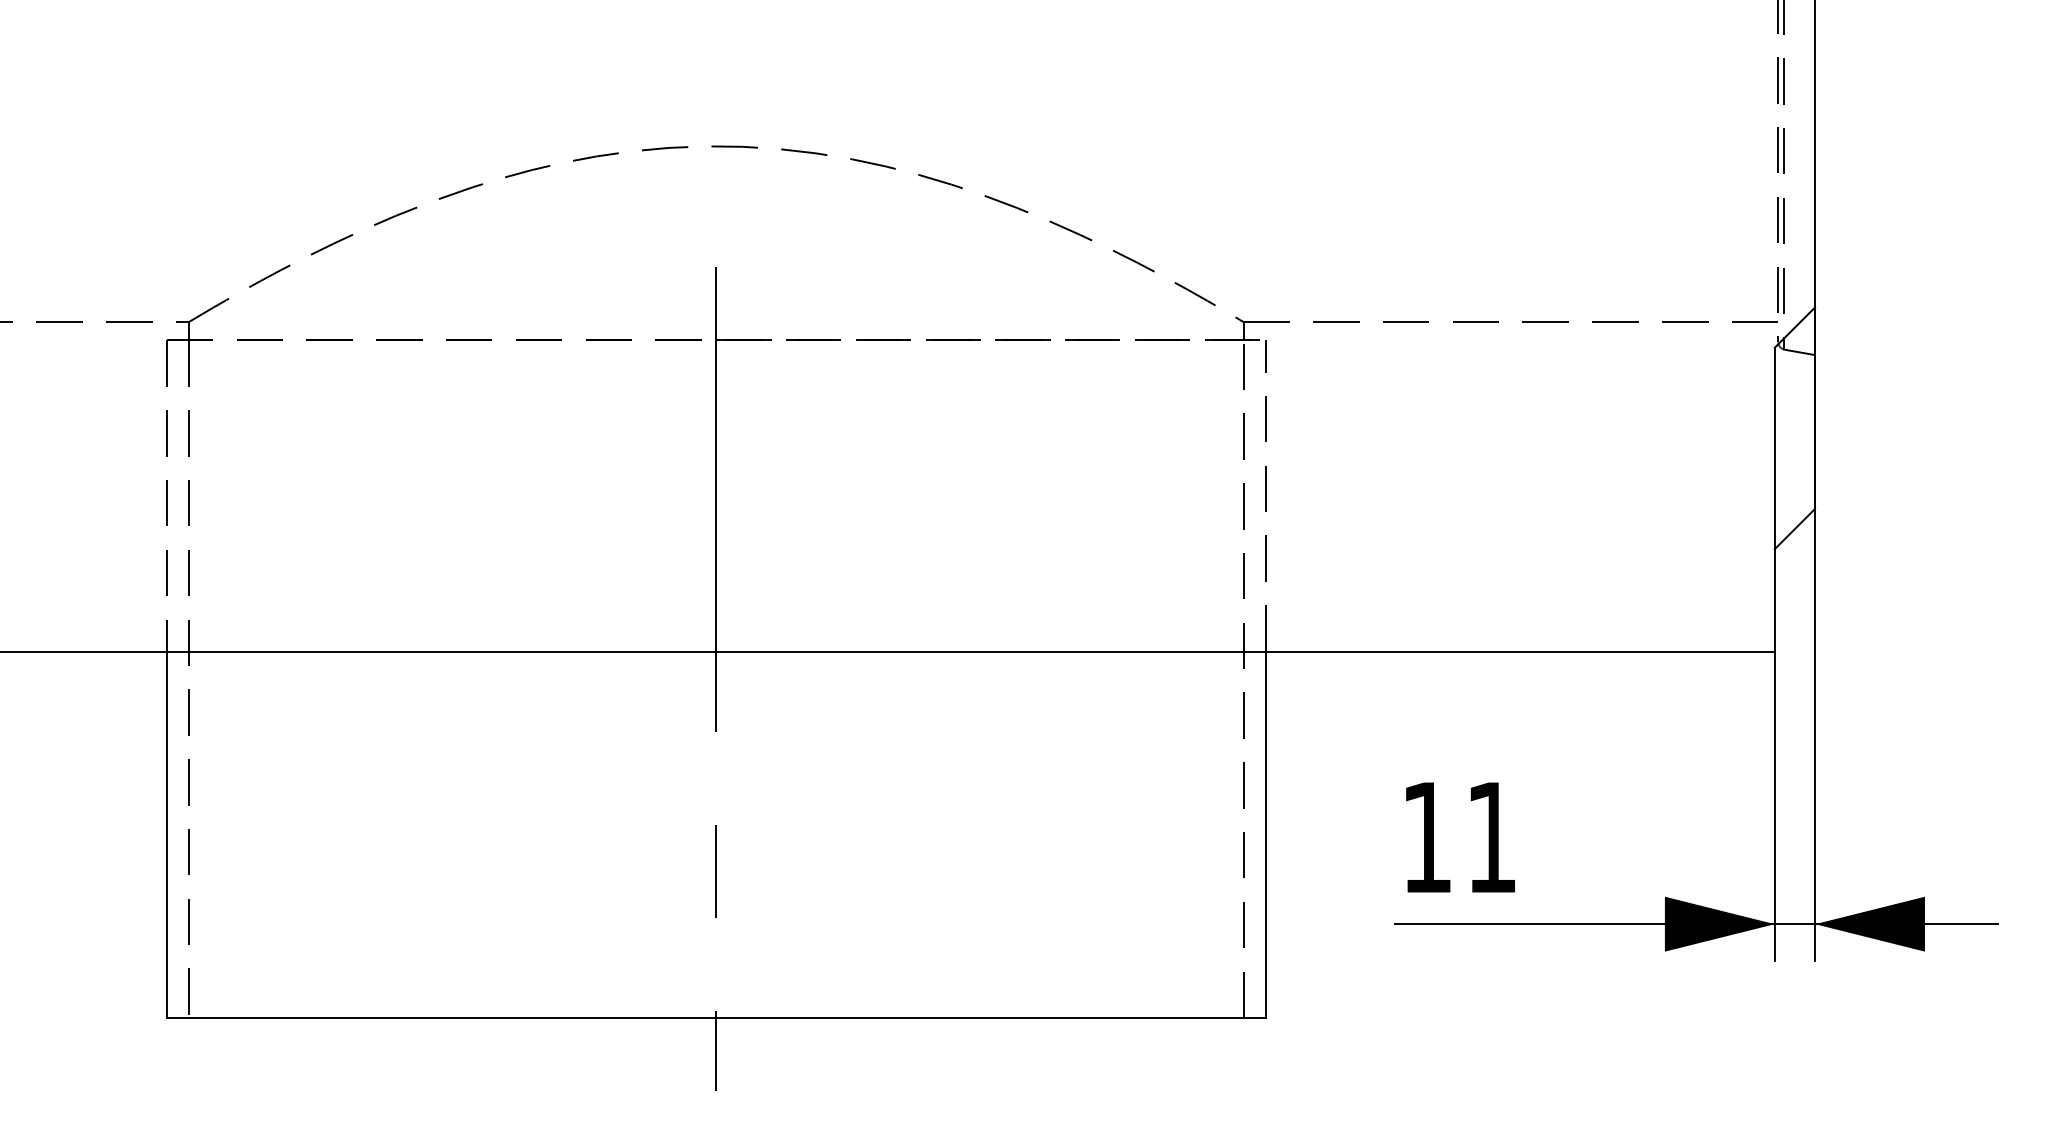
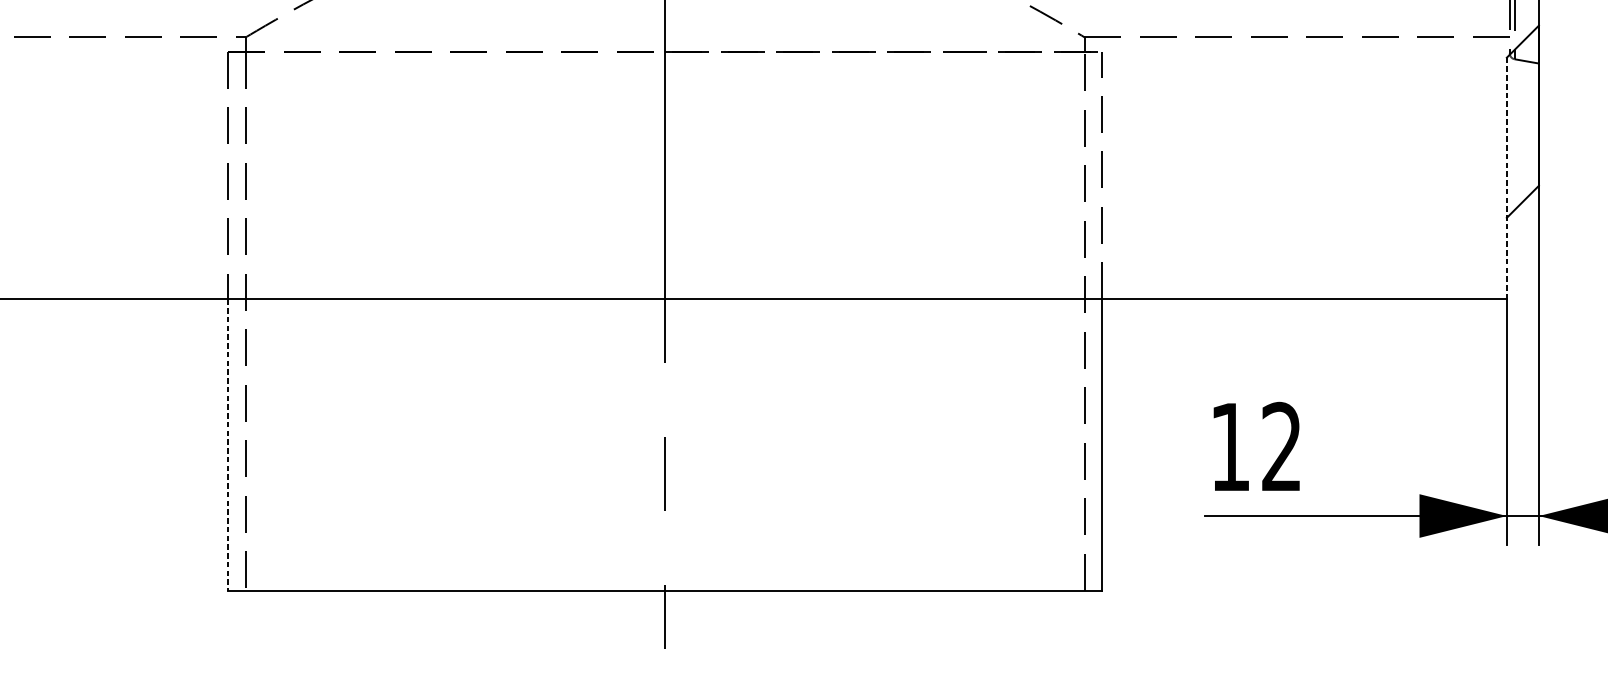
line: (1774, 500) -> (1506, 179), solid -> dashed
line: (166, 835) -> (228, 445), solid -> dashed
text: (1490, 836) -> (1280, 446), 11 -> 12

